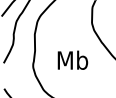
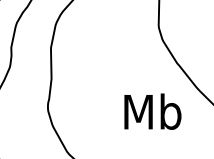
text: (72, 59) -> (152, 110), moved

